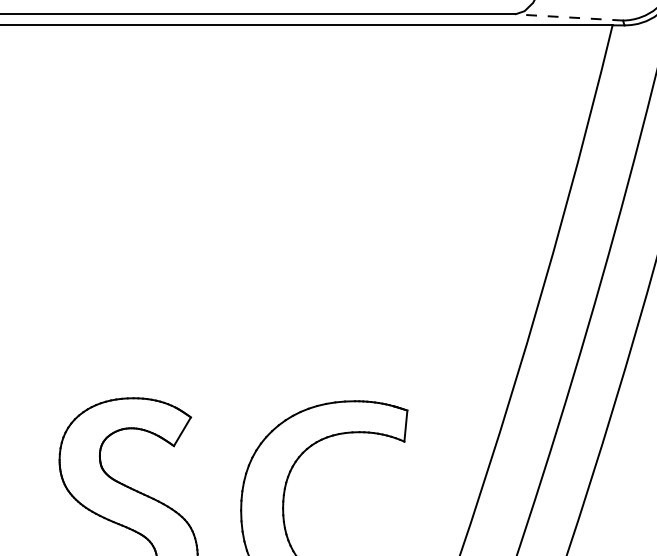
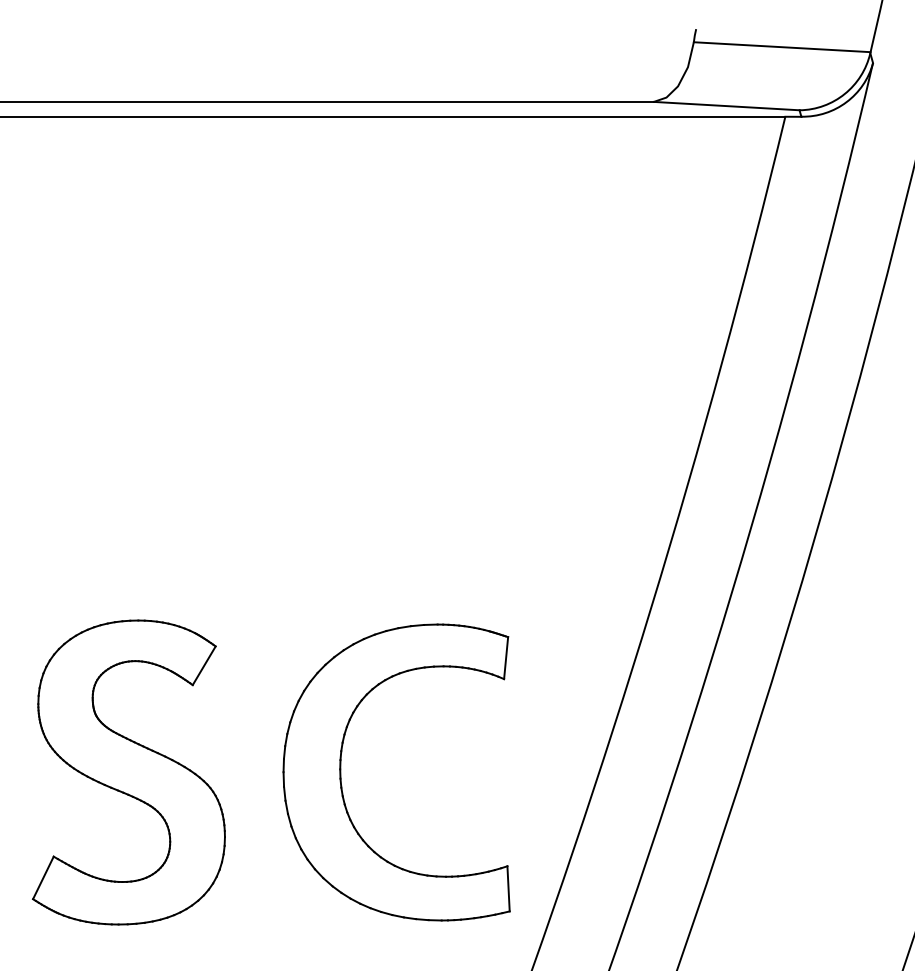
line: (569, 17) -> (726, 106), dashed -> solid

